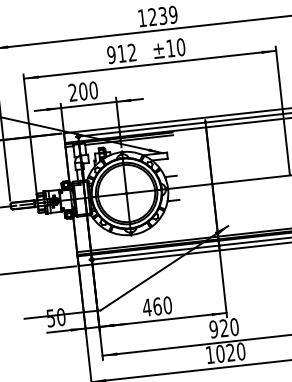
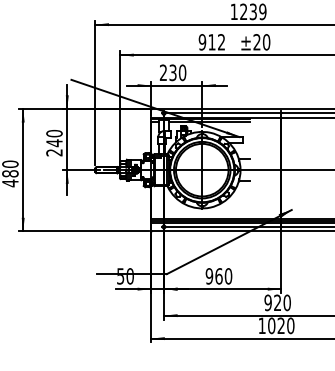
text: (170, 48) -> (256, 42), ±10 -> ±20
text: (82, 91) -> (172, 72), 200 -> 230
text: (147, 307) -> (209, 276), 460 -> 960

